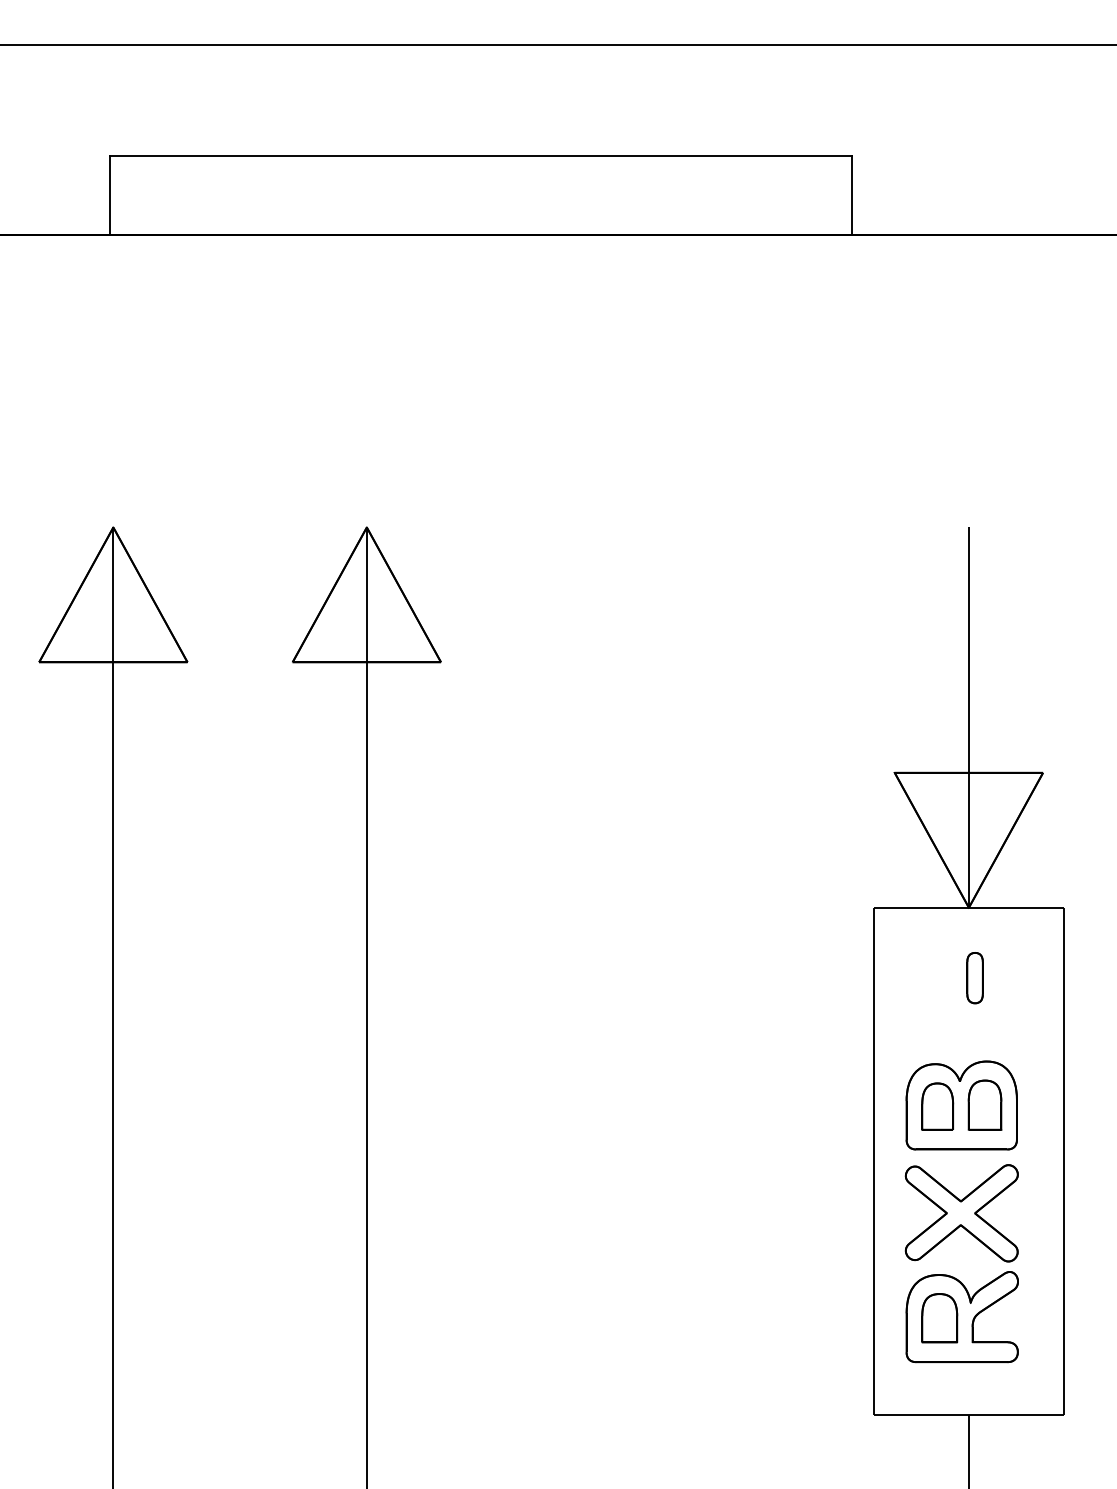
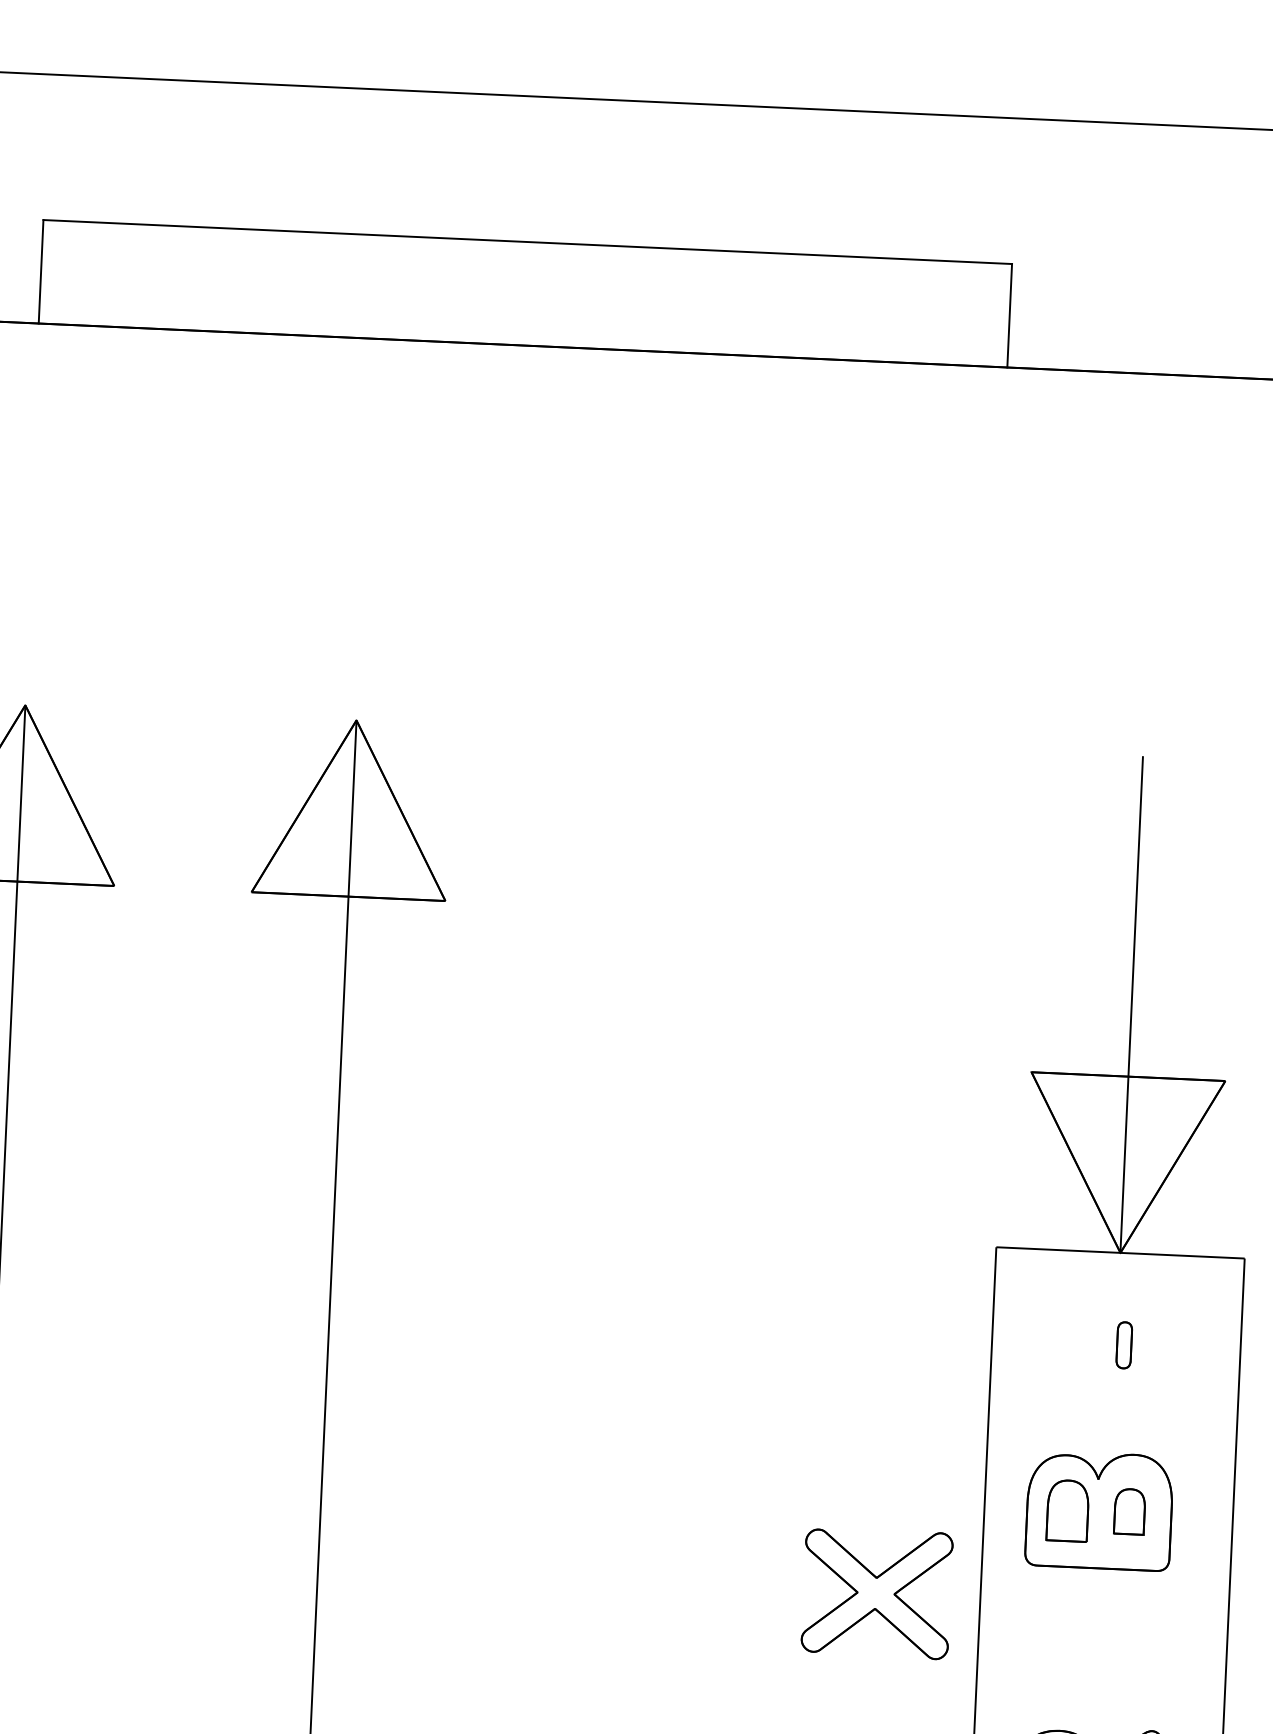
part: (974, 978) -> (1123, 1345), size x0.7
part: (984, 1104) -> (1129, 1510), size x0.7
part: (961, 1213) -> (876, 1593), moved

